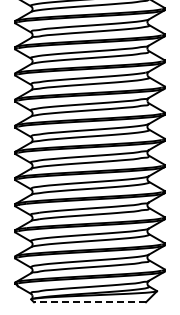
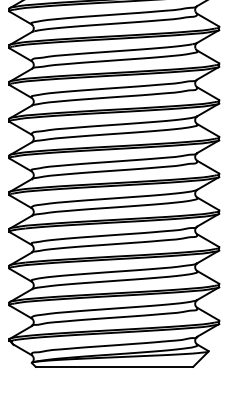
line: (89, 302) -> (113, 367), dashed -> solid

